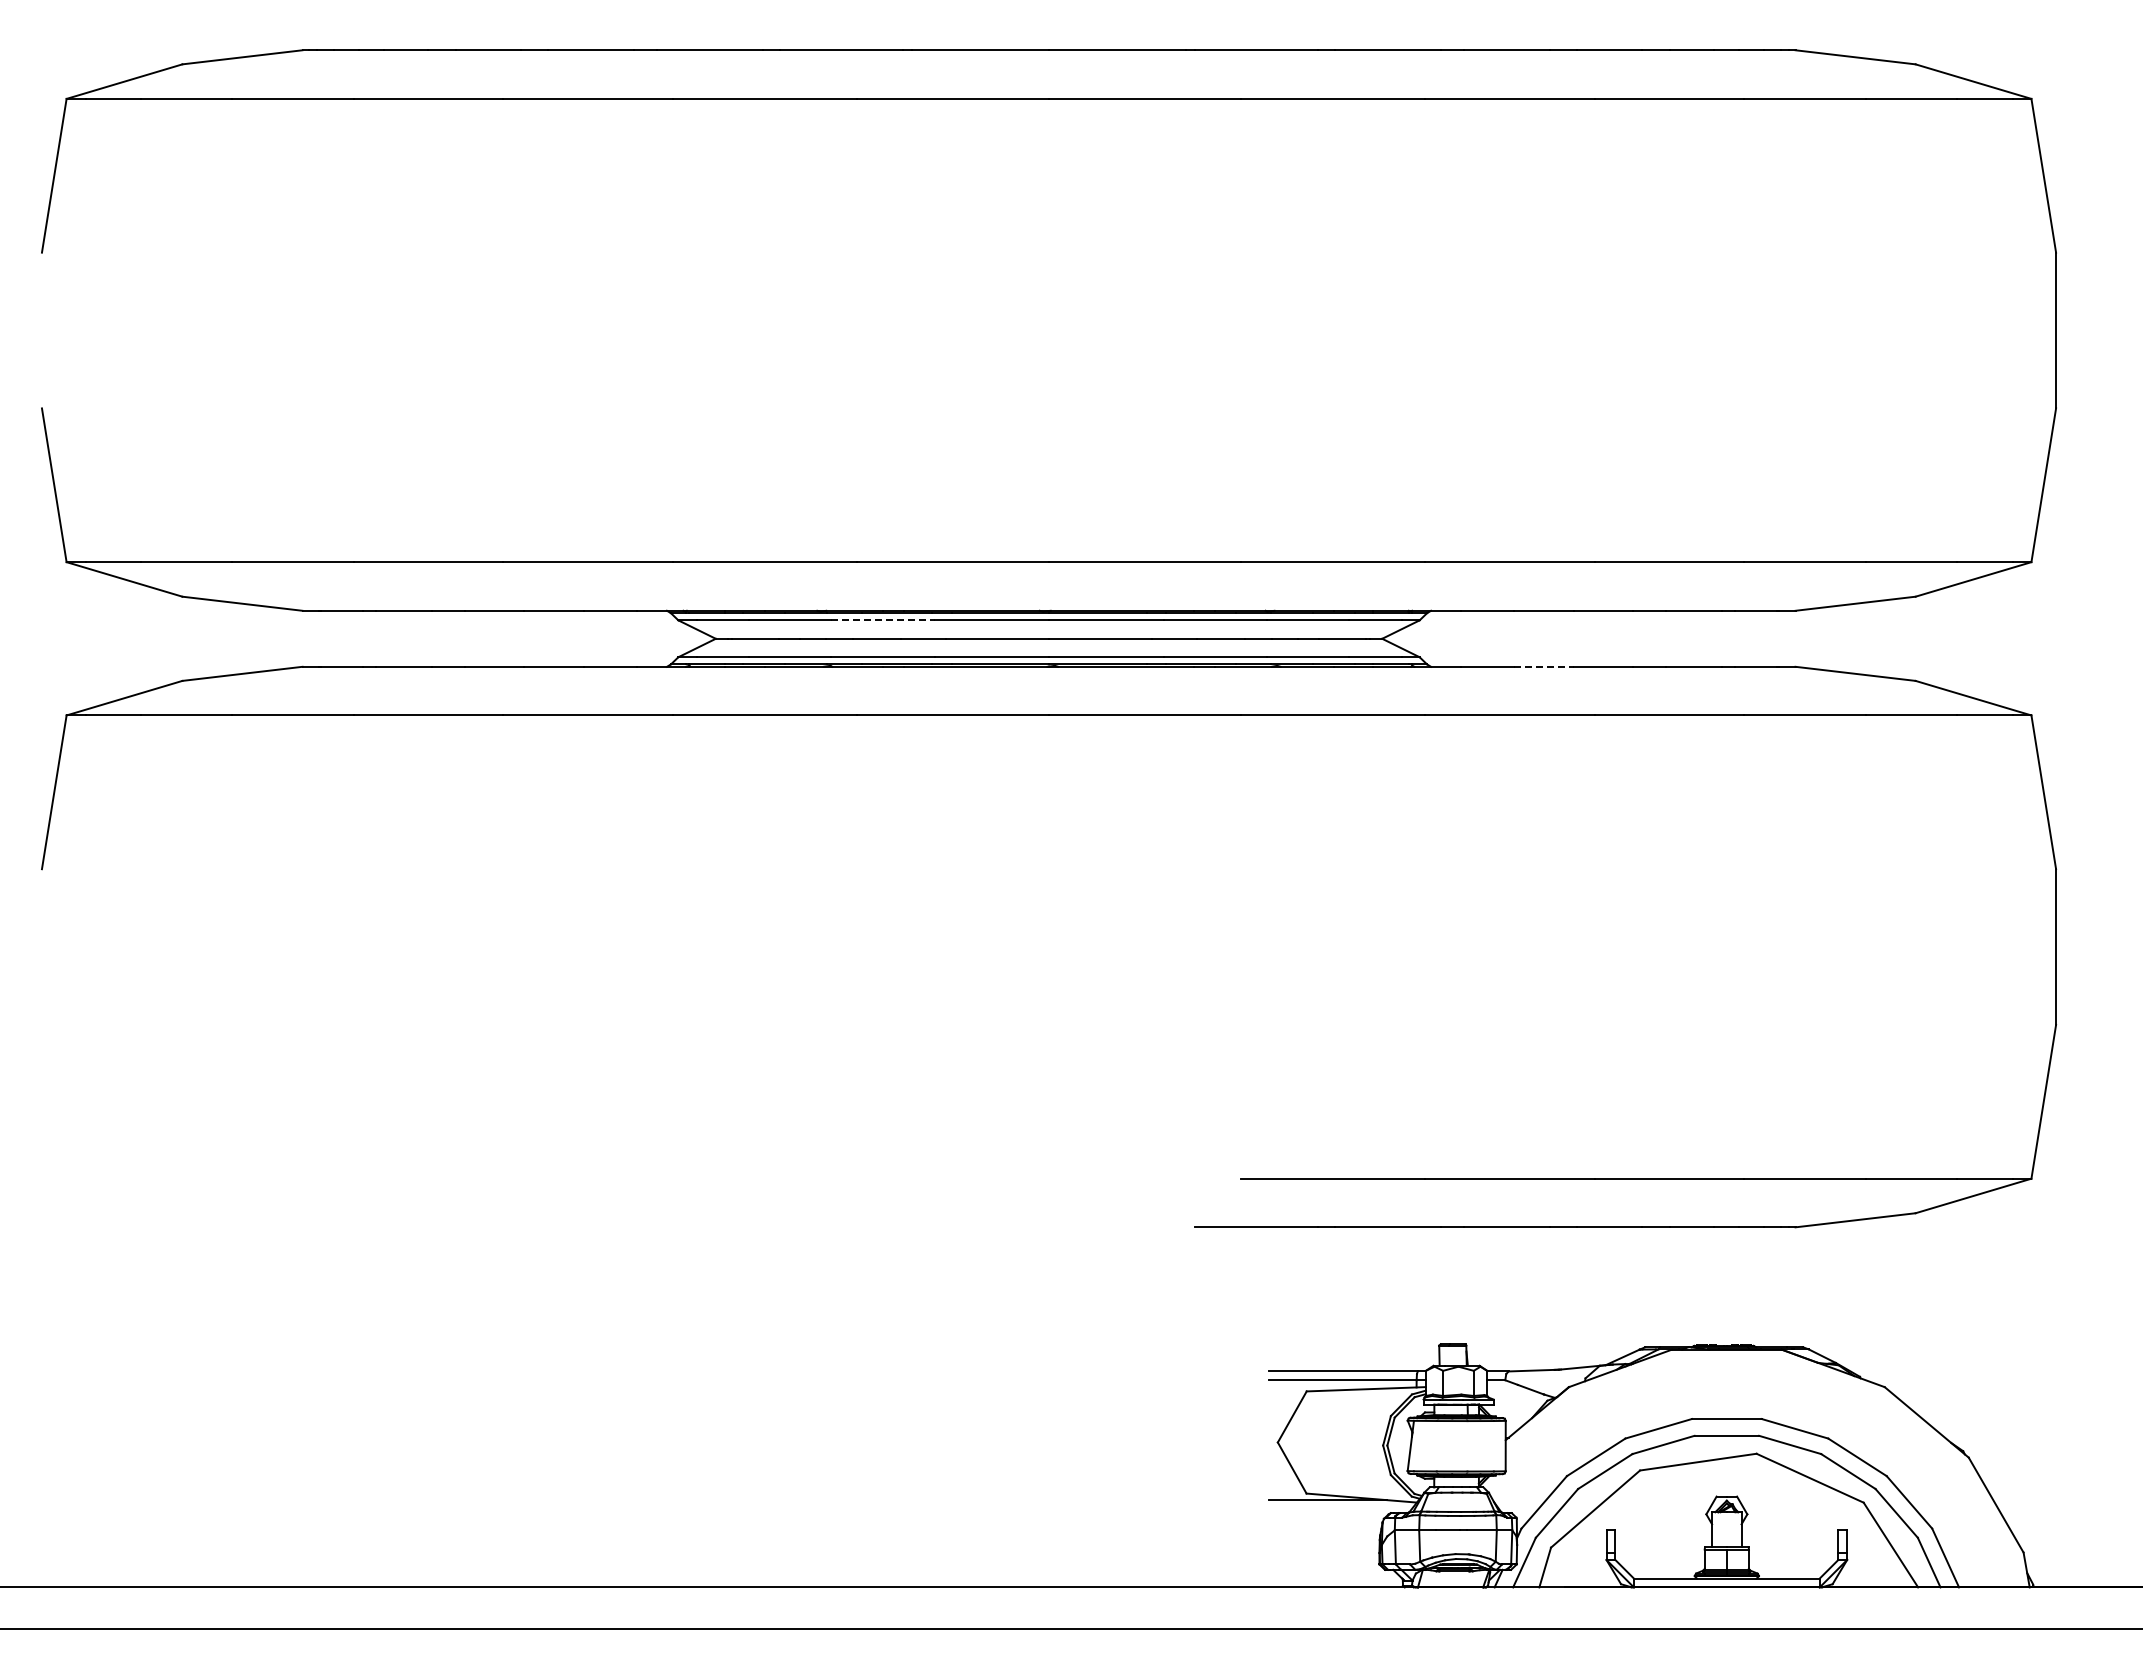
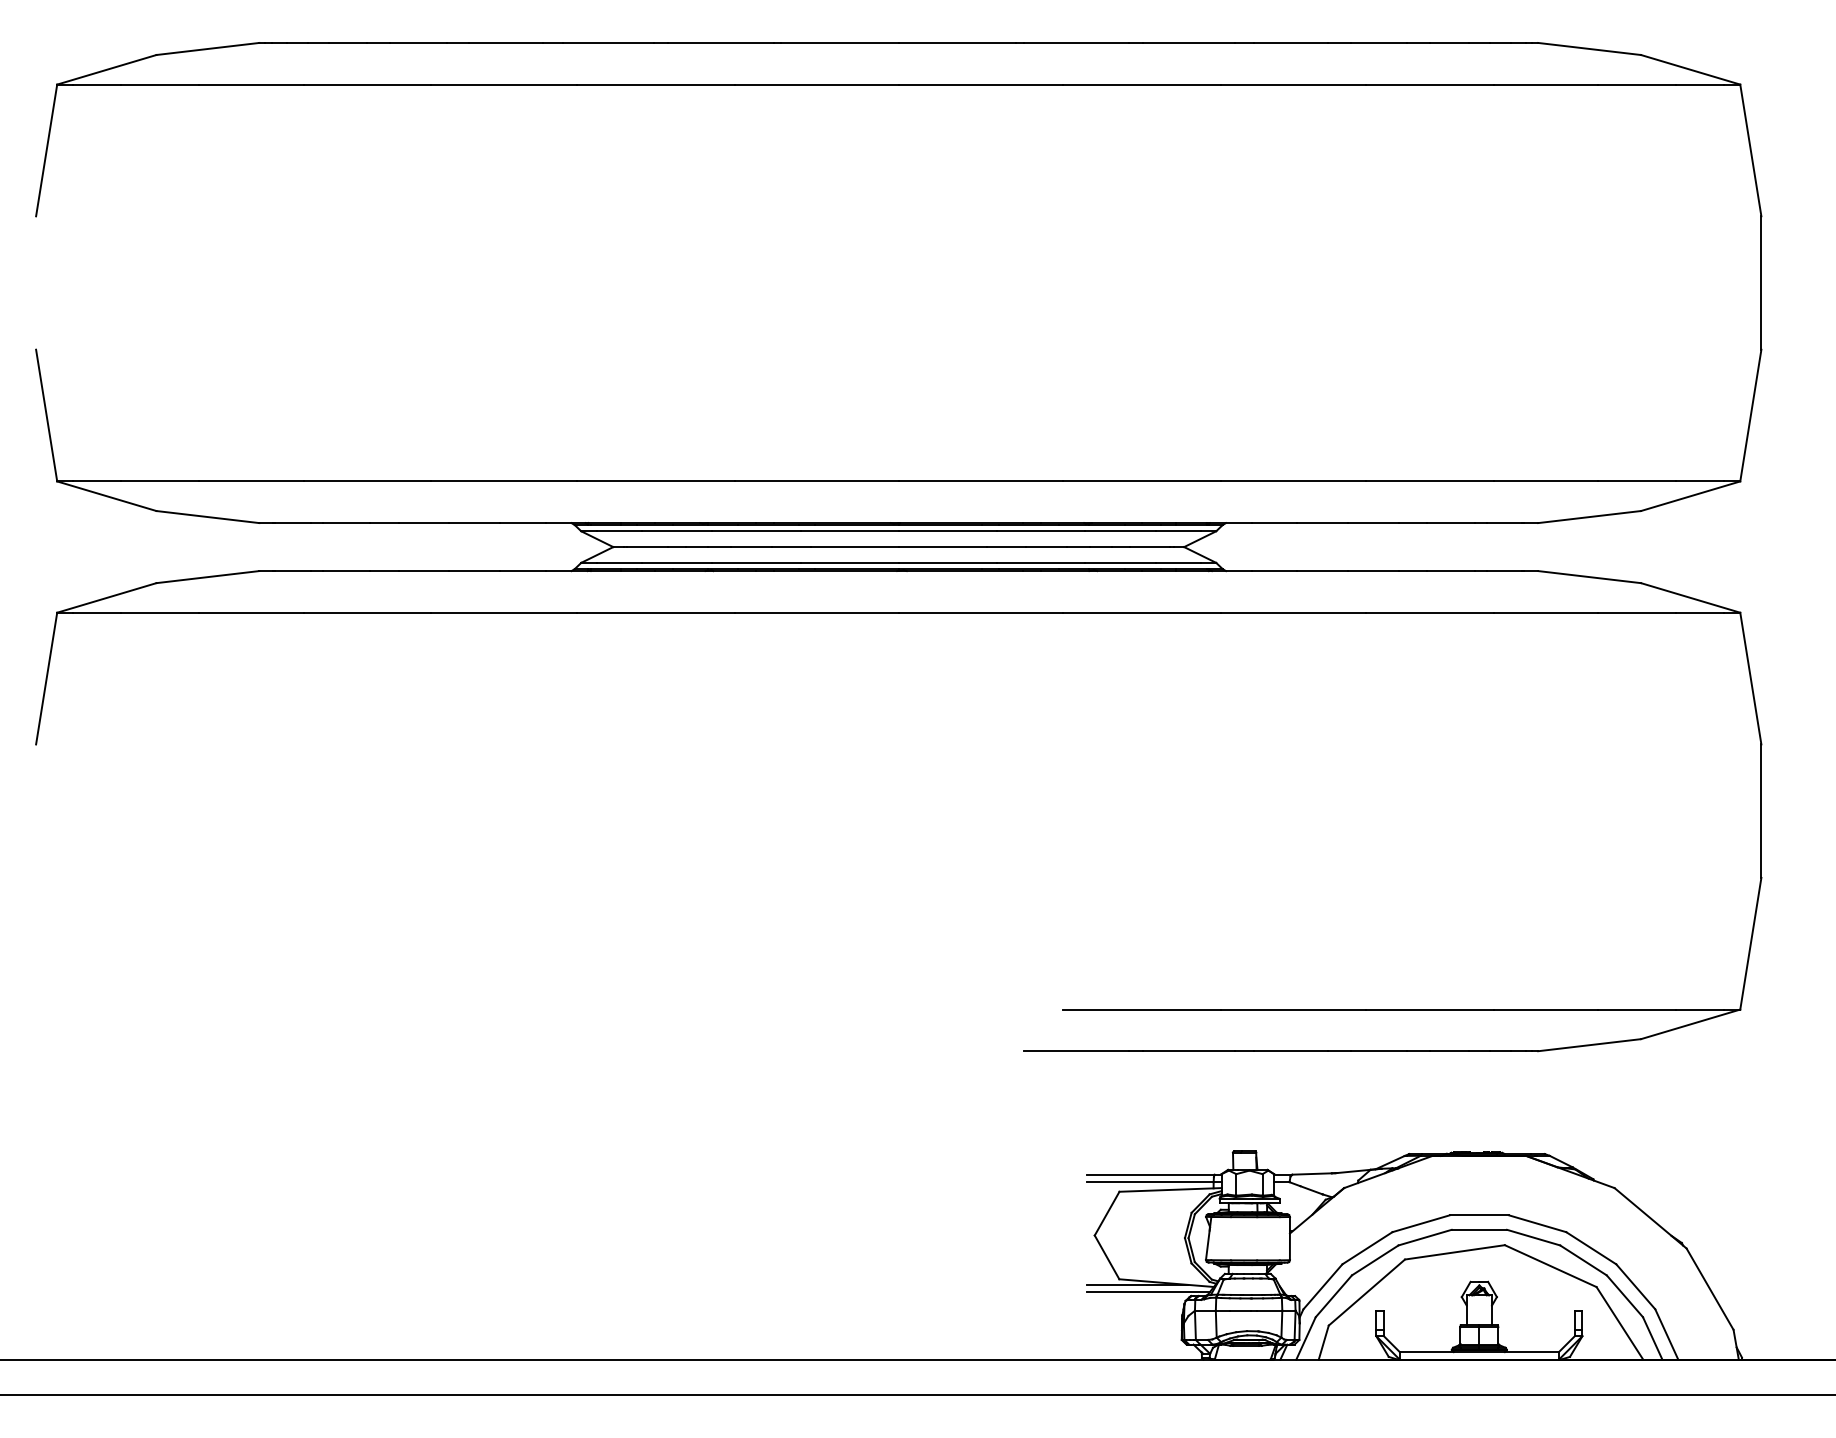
line: (882, 620) -> (756, 531), dashed -> solid
line: (1544, 666) -> (1323, 570), dashed -> solid
line: (1339, 1508) -> (1147, 1292), added

